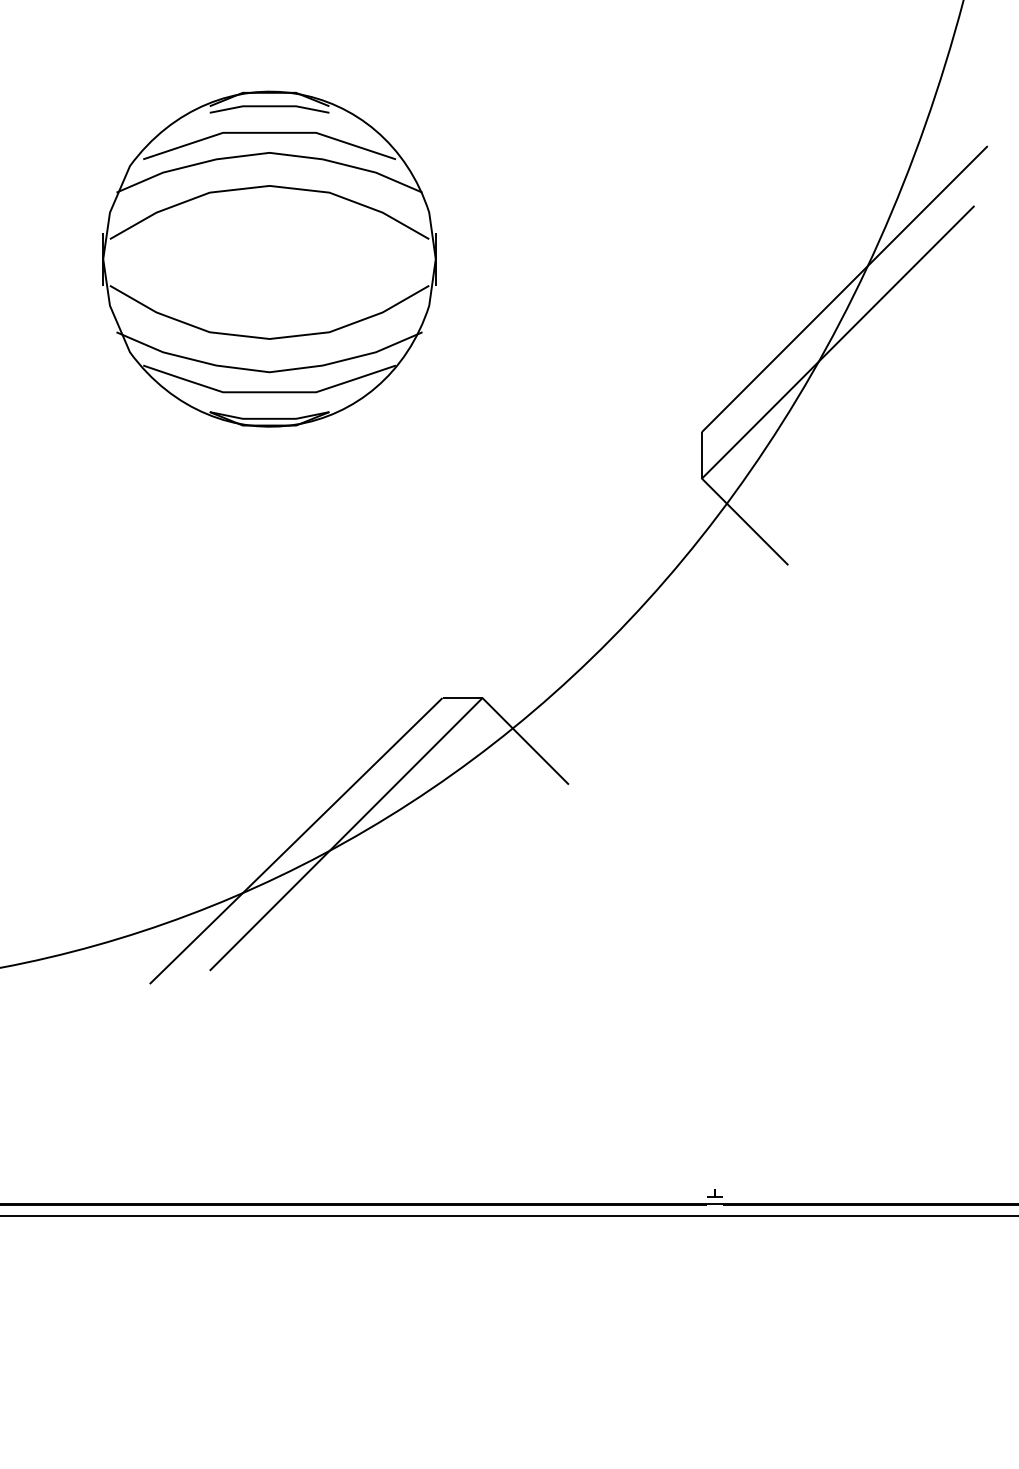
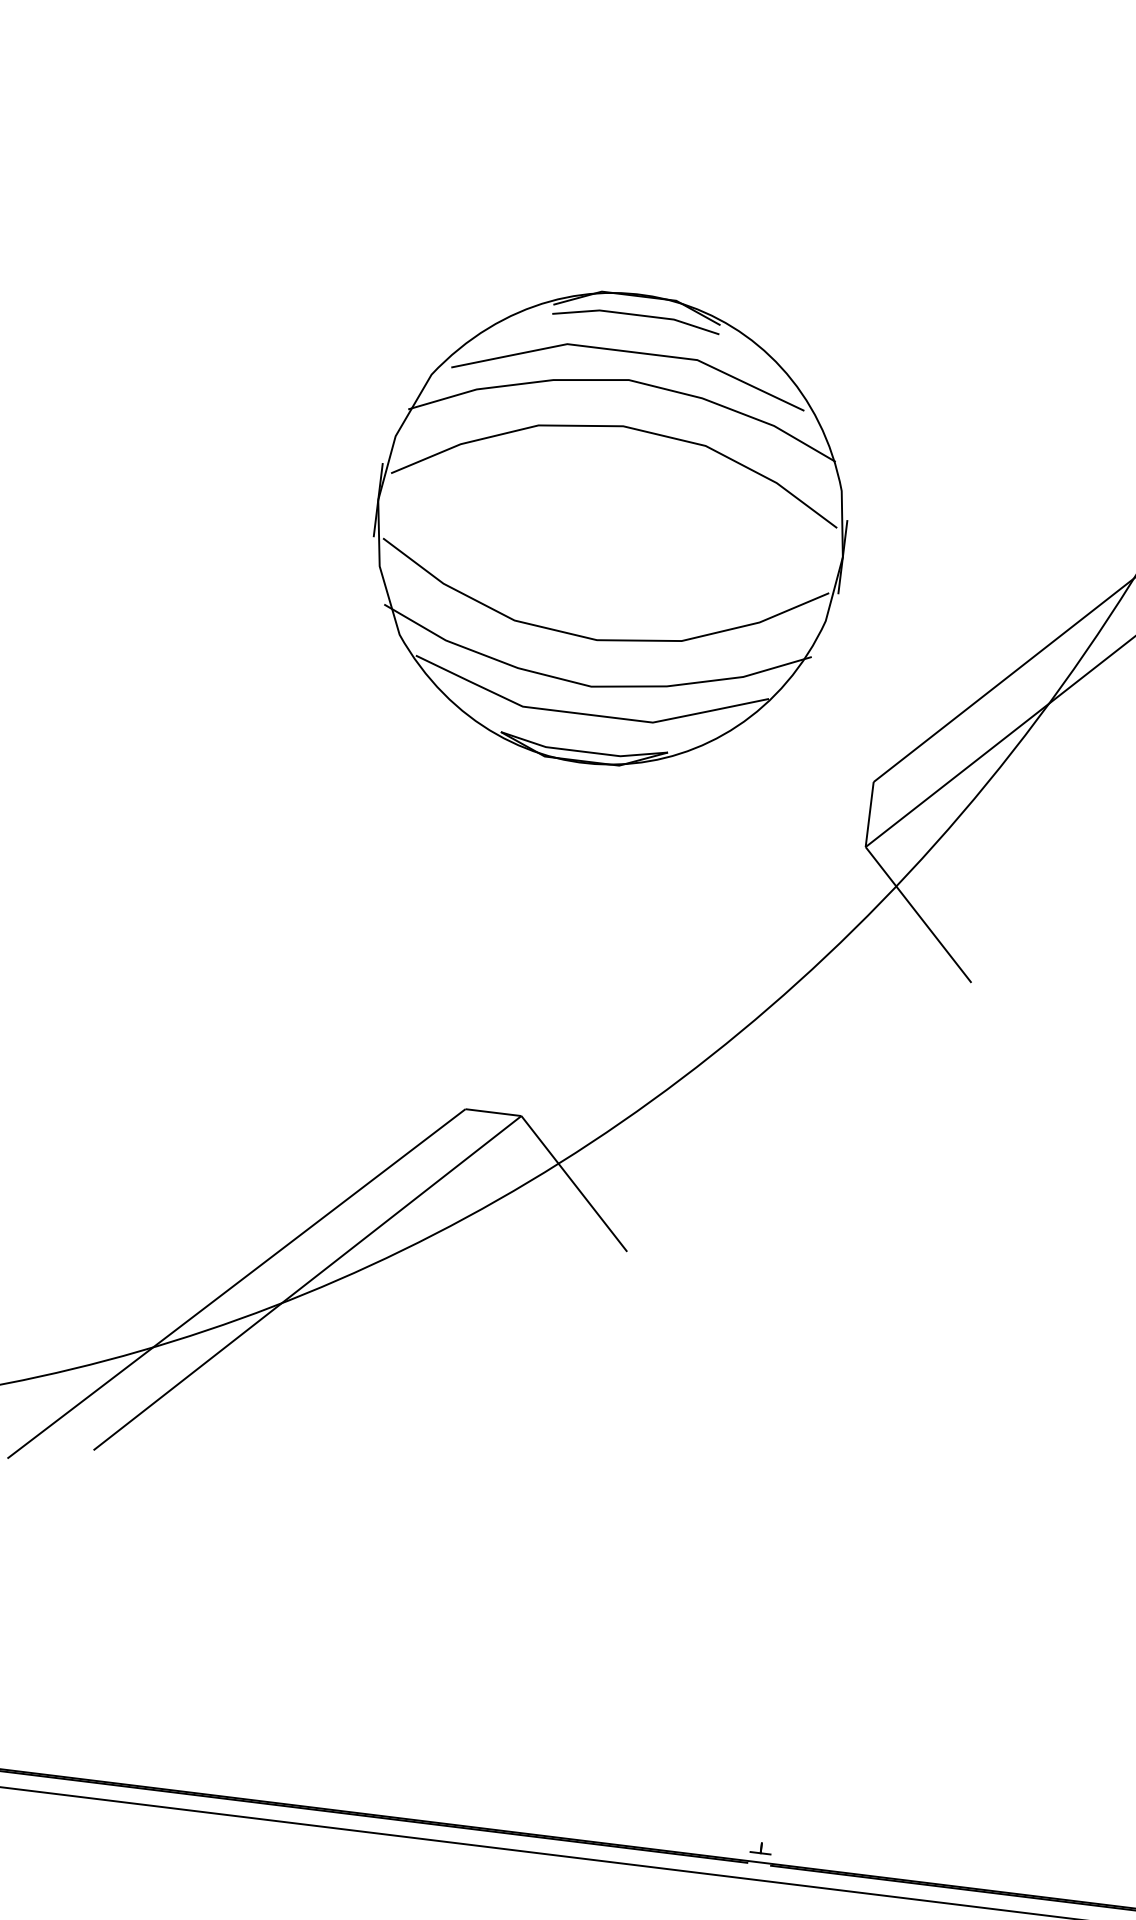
part: (269, 258) -> (610, 527), moved

